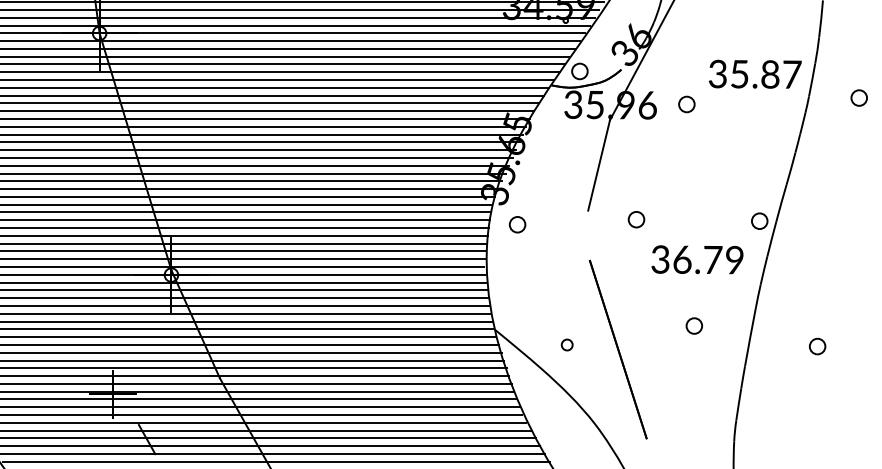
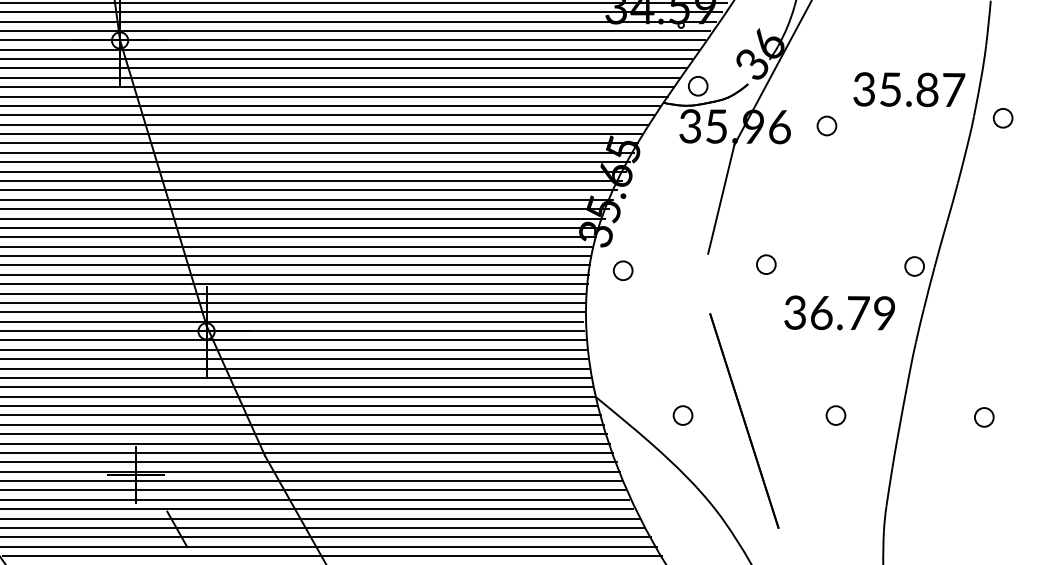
part: (858, 97) -> (1002, 117), moved
part: (693, 325) -> (834, 414), moved
part: (566, 344) -> (682, 414), size x1.43

